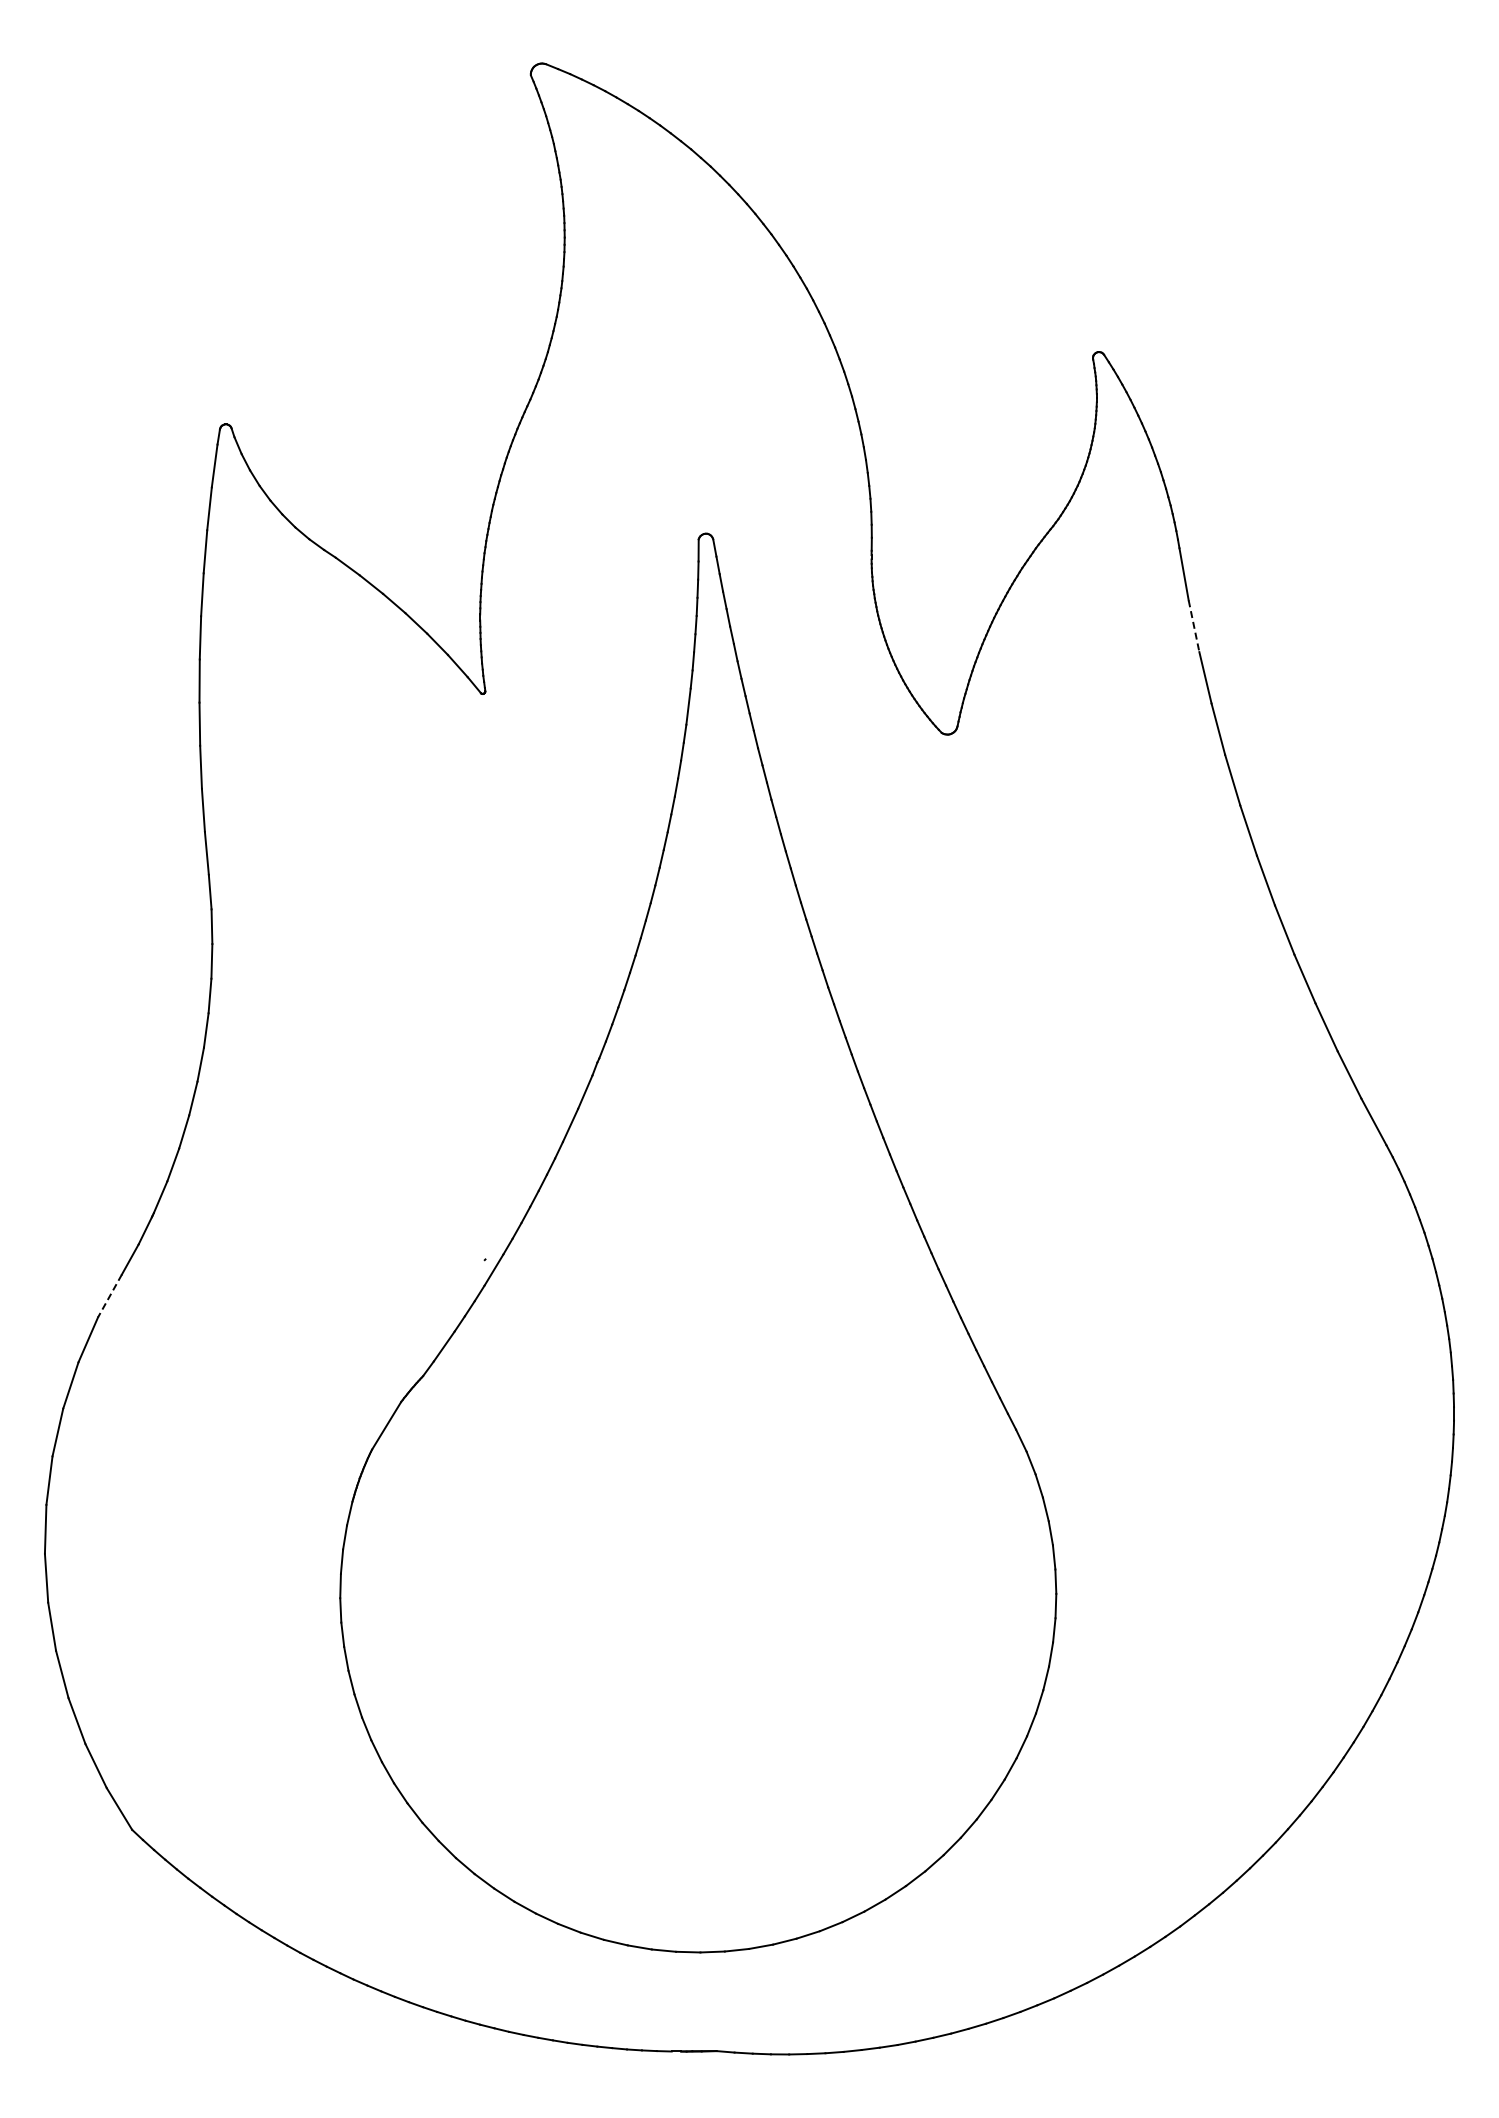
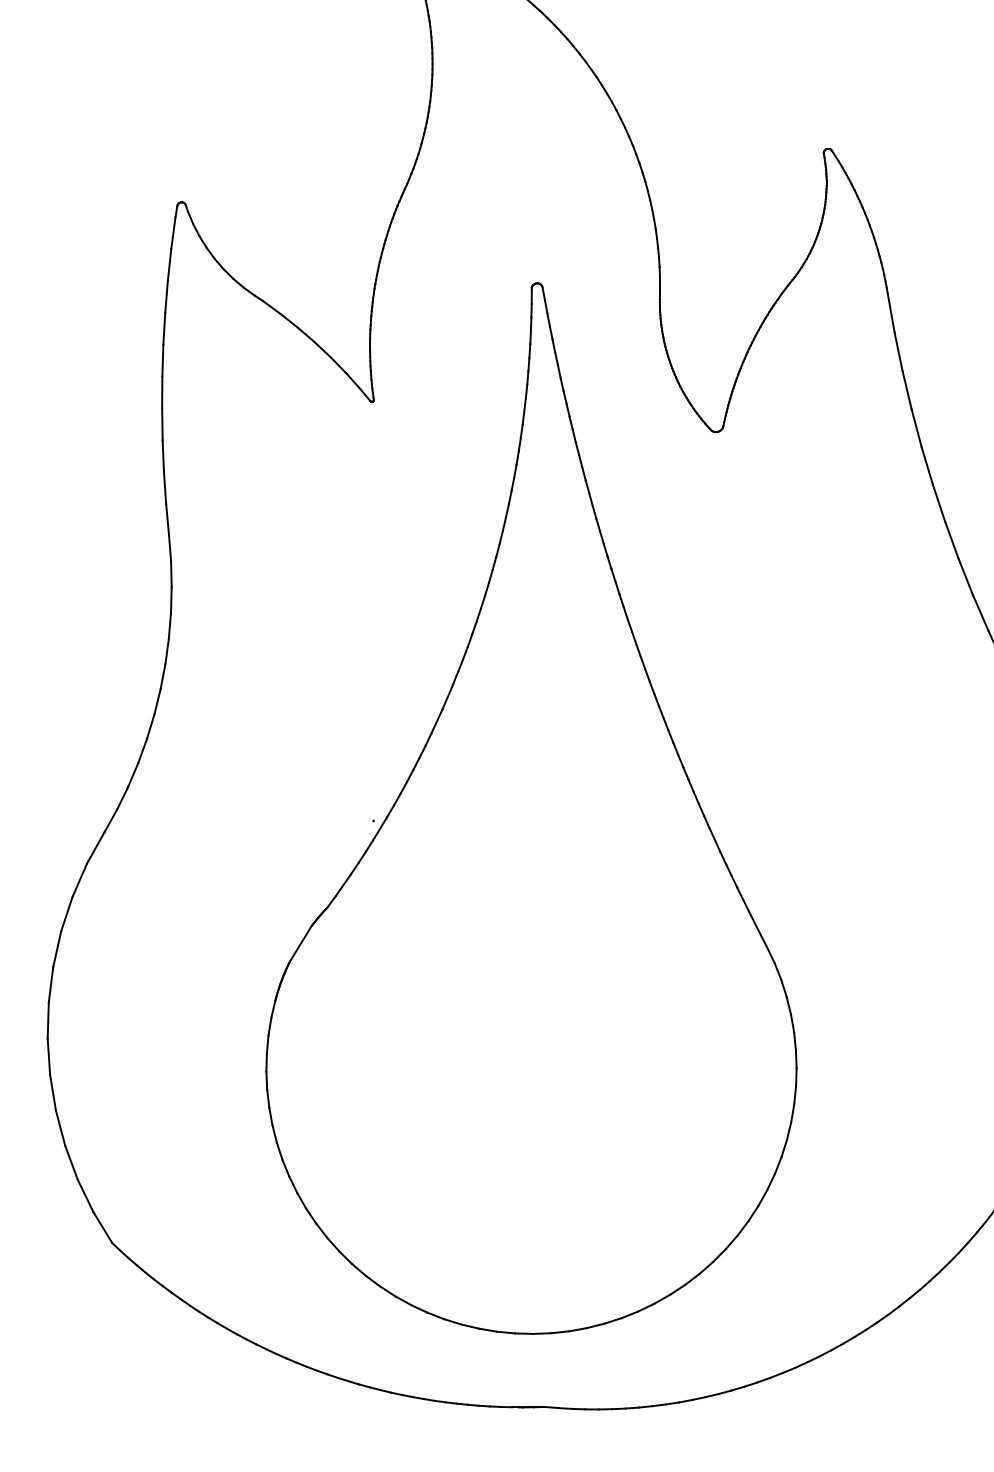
line: (1194, 626) -> (898, 352), dashed -> solid
line: (109, 1296) -> (95, 848), dashed -> solid

